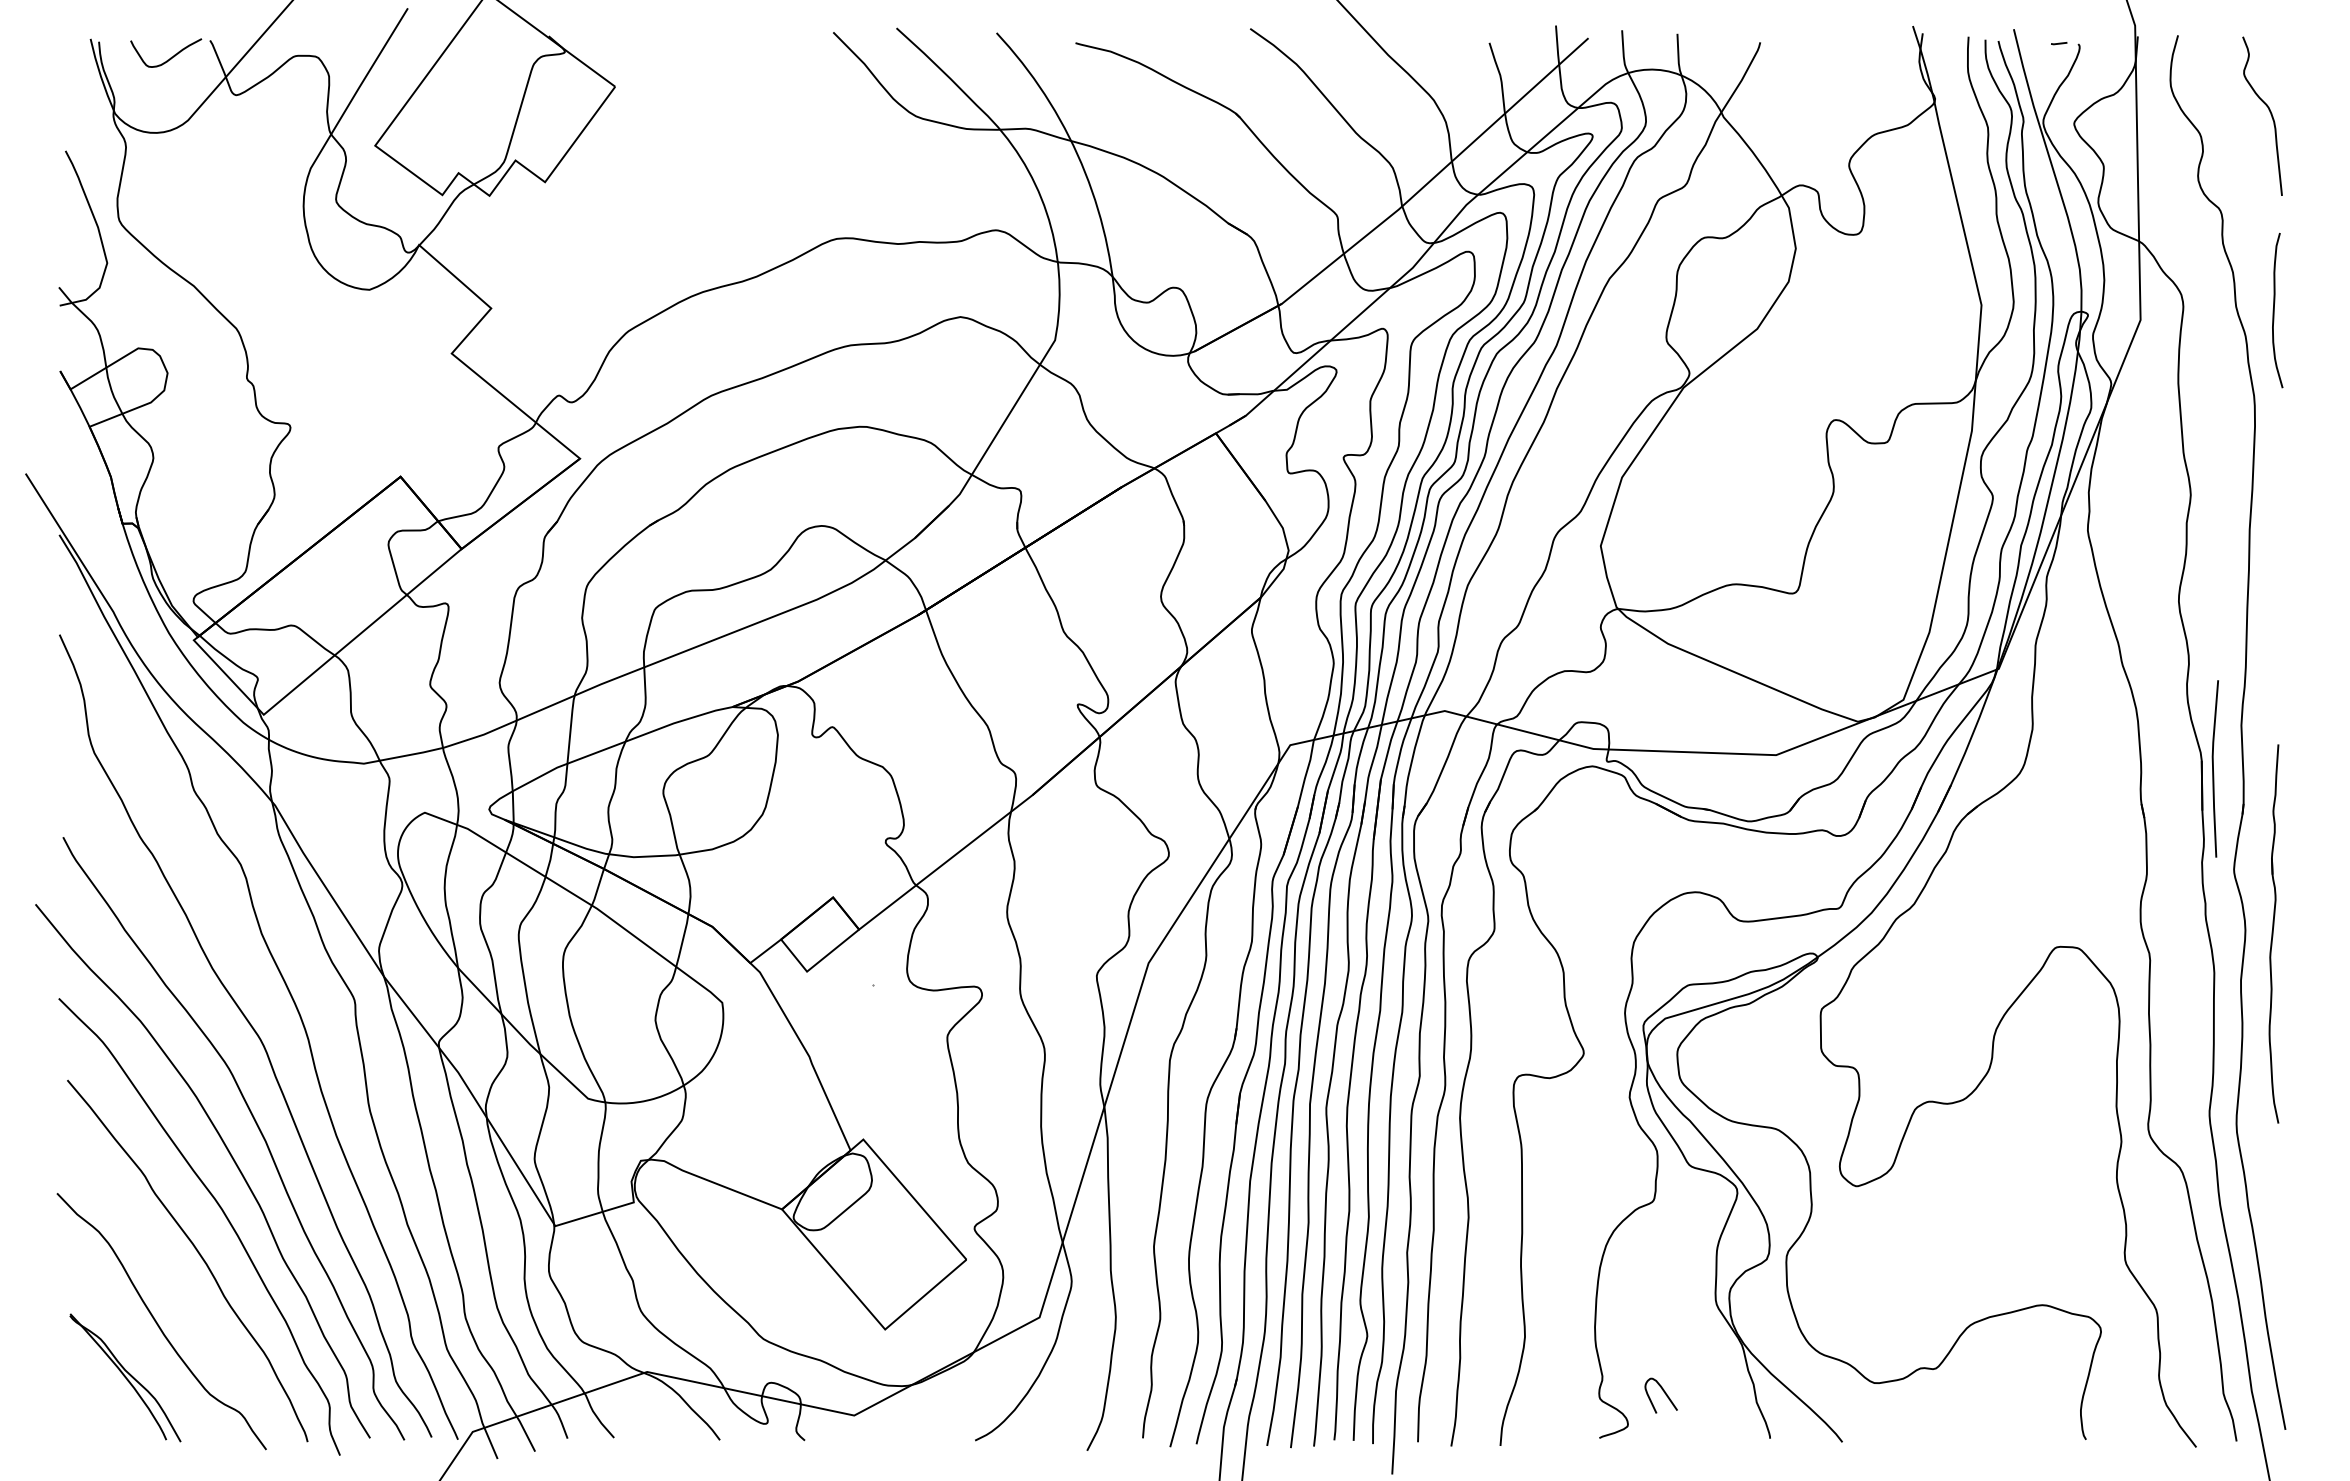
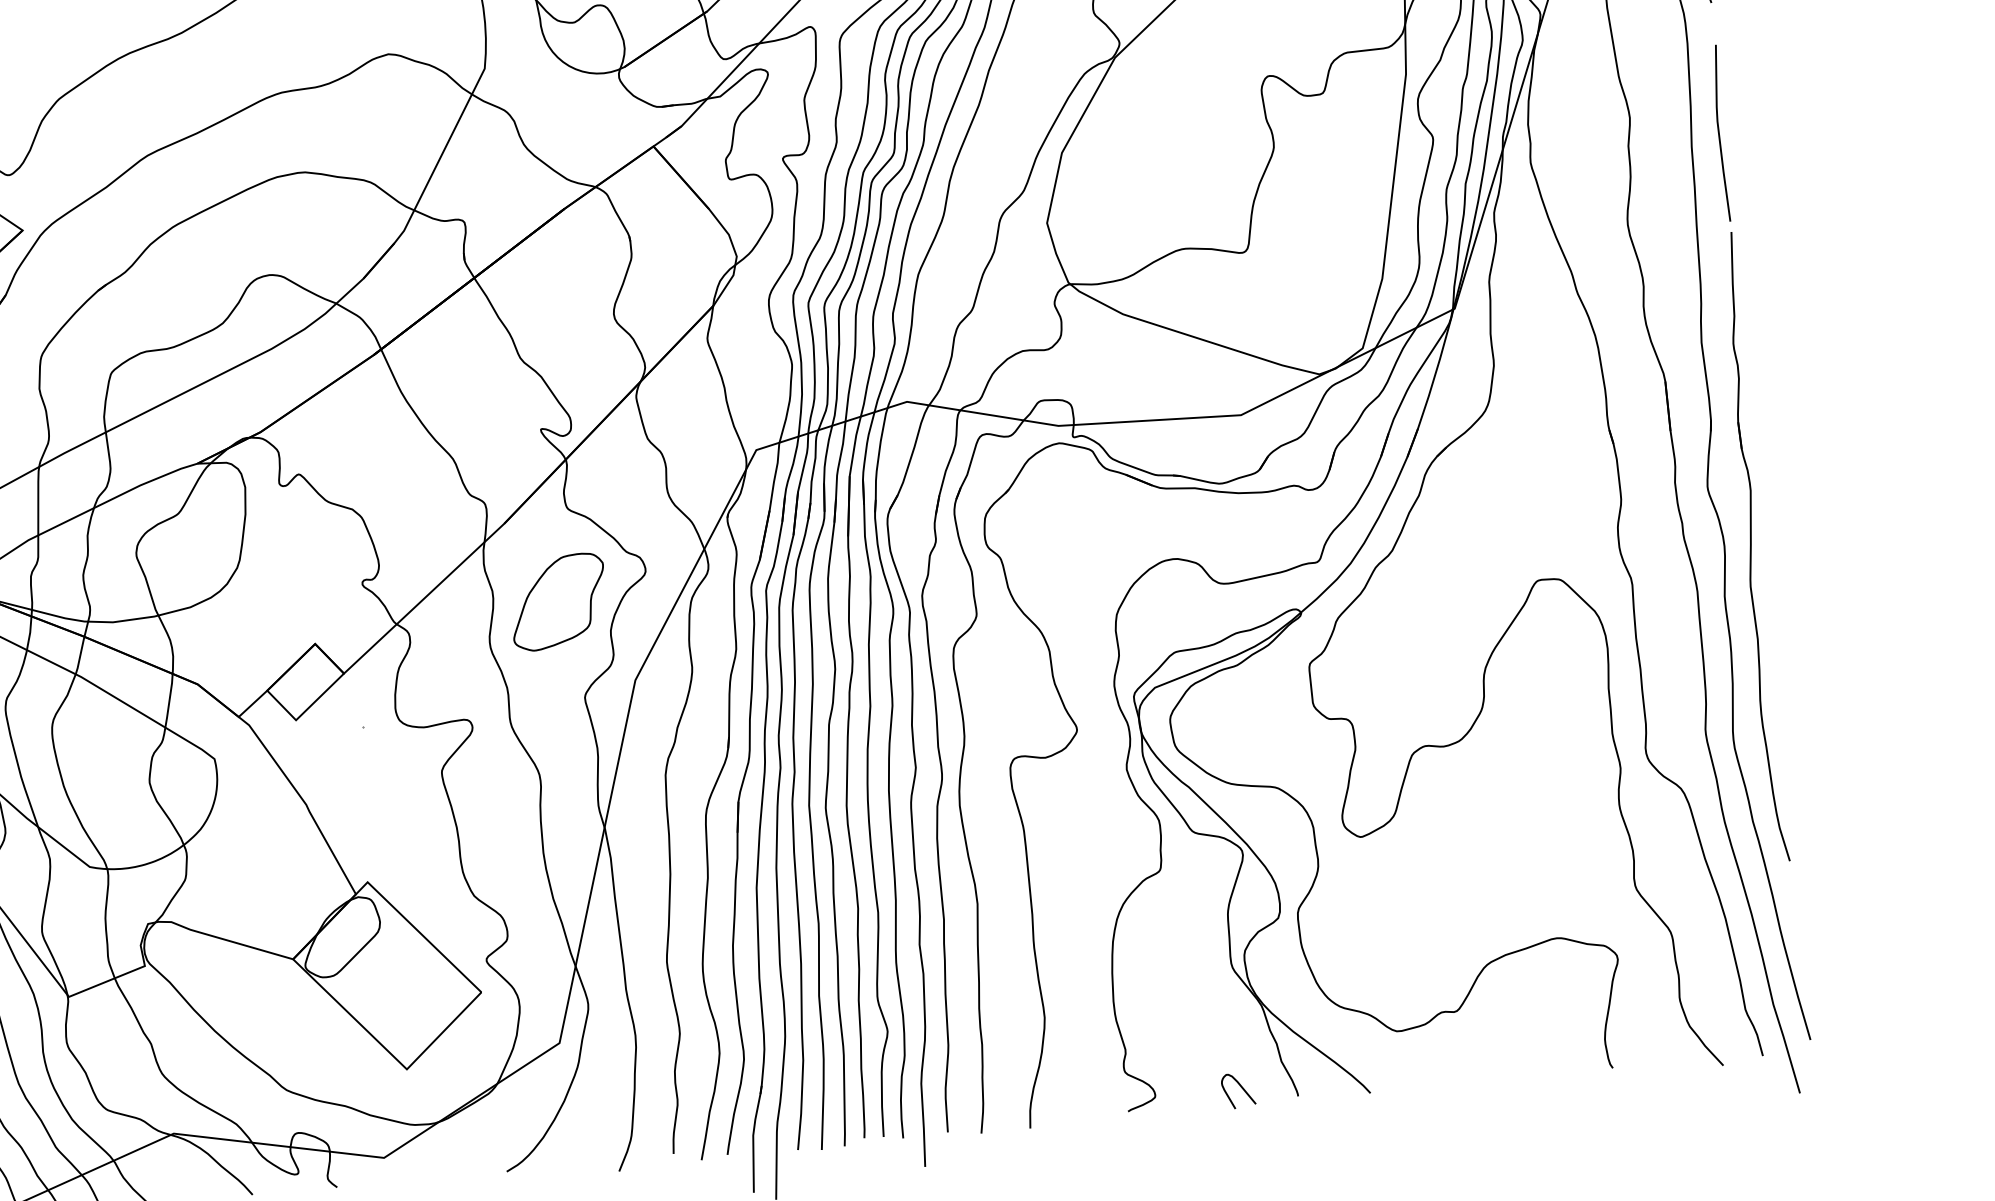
line: (2213, 768) -> (1719, 133), moved
part: (1078, 878) -> (557, 602), added
part: (2273, 933) -> (1752, 546), size x1.67
curve: (1663, 1392) -> (1240, 1087), moved

